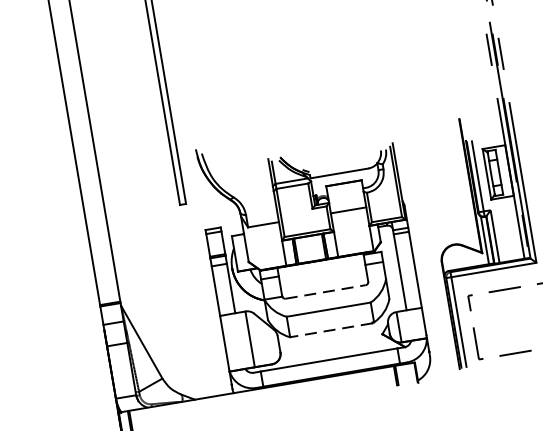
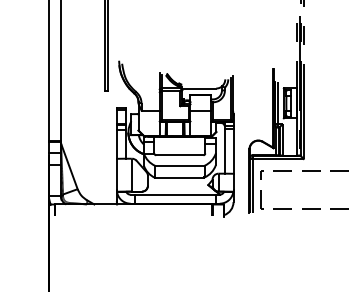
line: (325, 292) -> (179, 155), dashed -> solid
line: (329, 329) -> (178, 177), dashed -> solid

